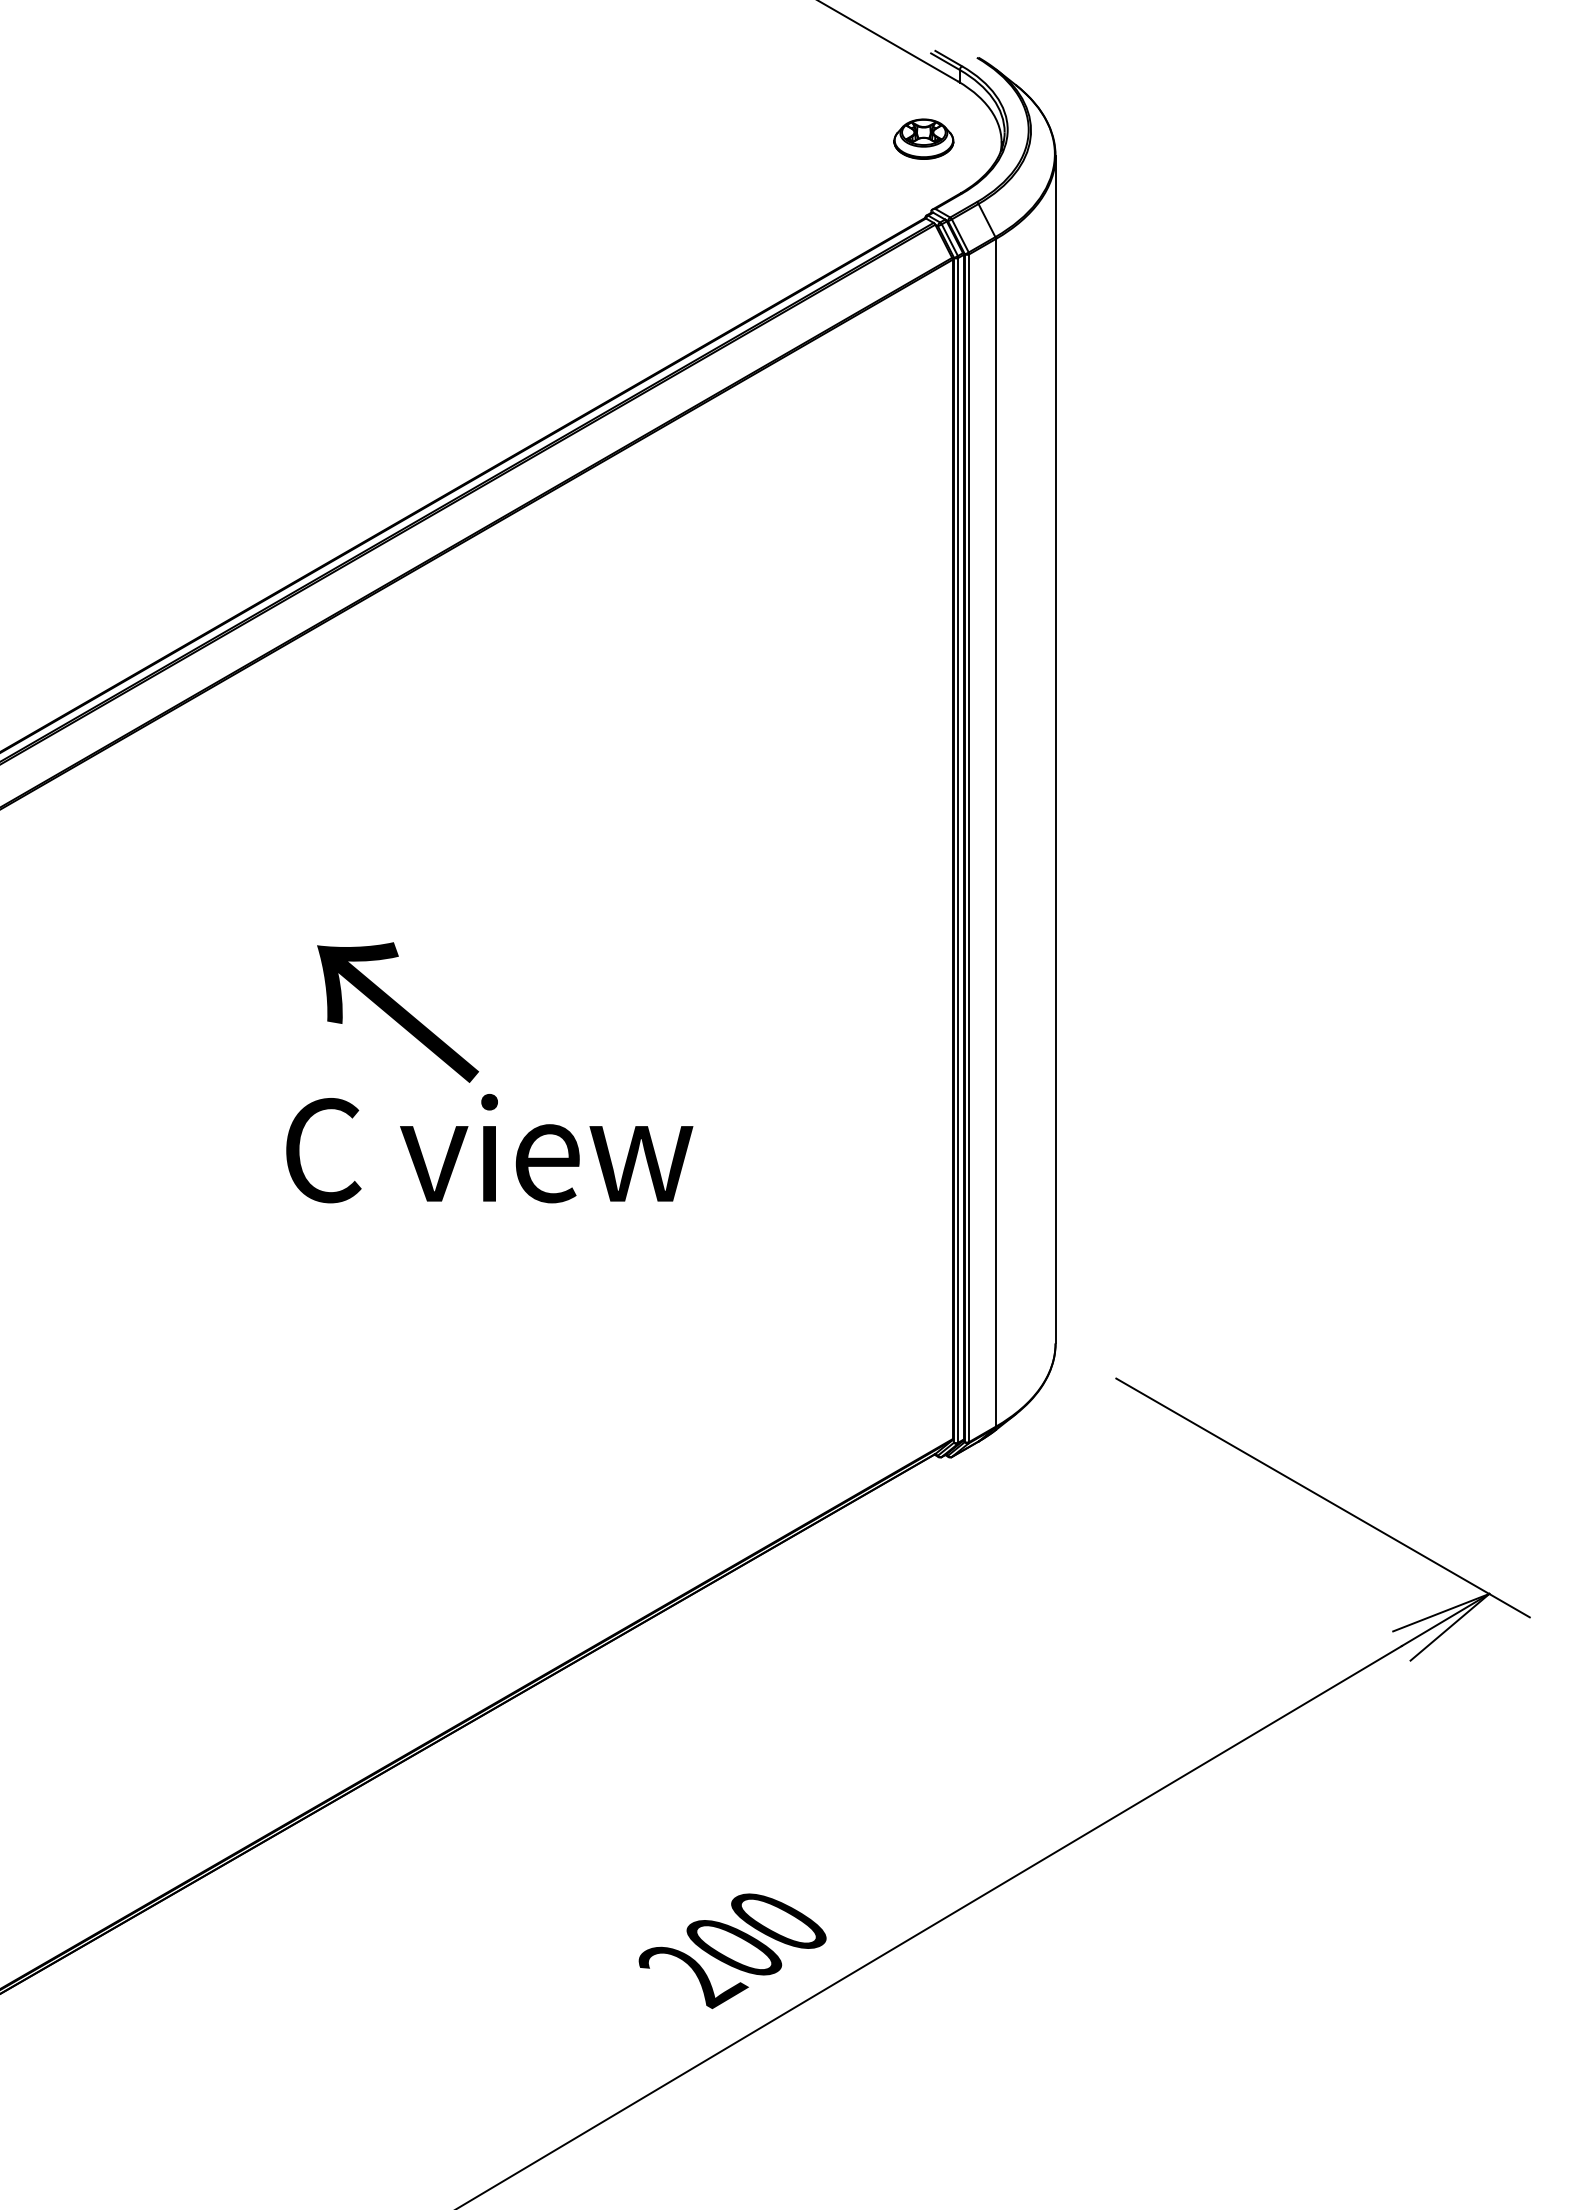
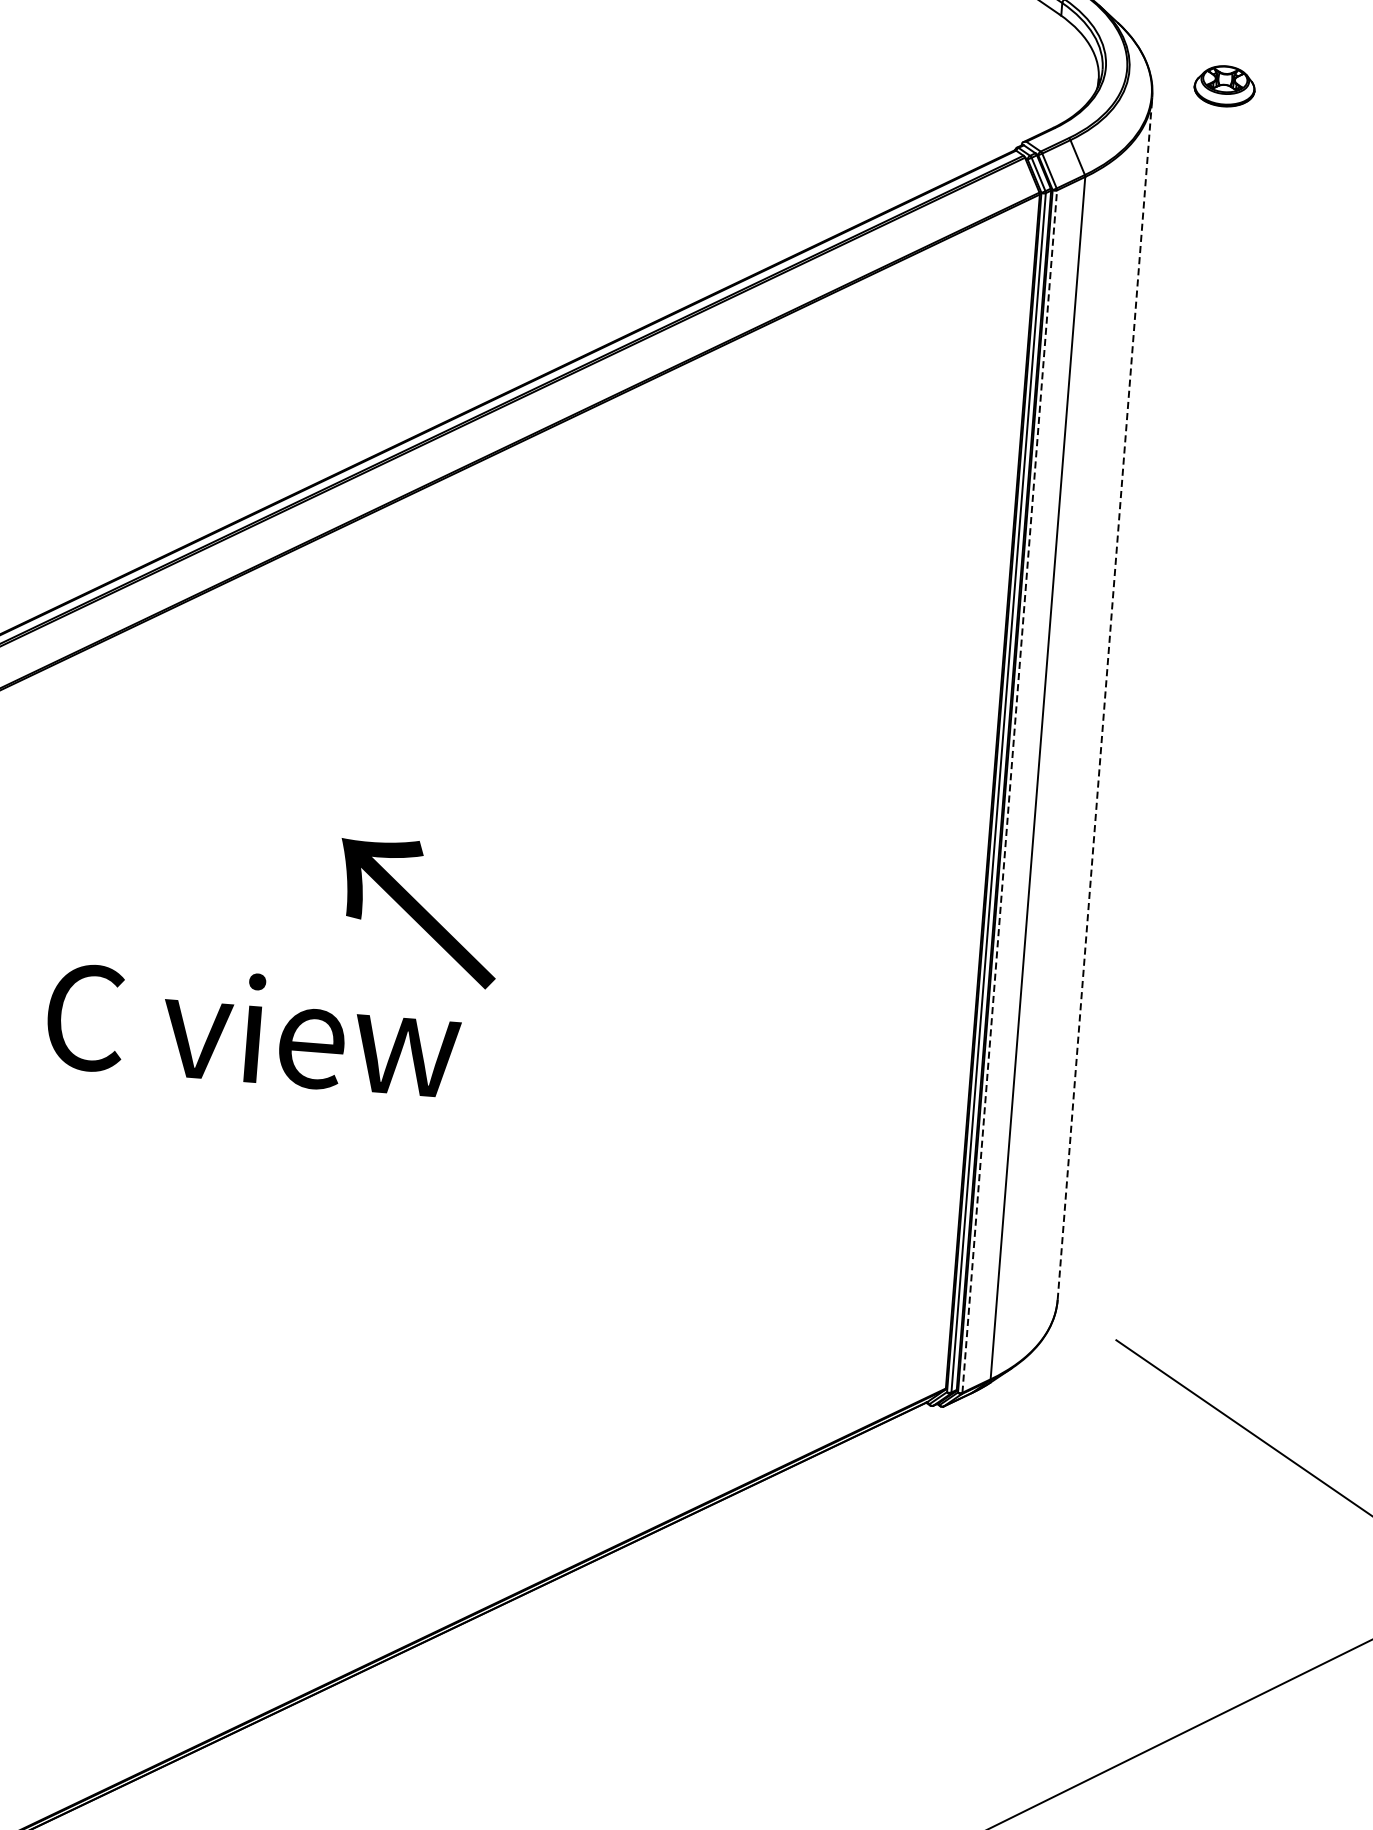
part: (923, 138) -> (1224, 85), moved
line: (1055, 749) -> (1104, 698), solid -> dashed
line: (969, 848) -> (1009, 791), solid -> dashed
text: (489, 1148) -> (253, 1028), moved

